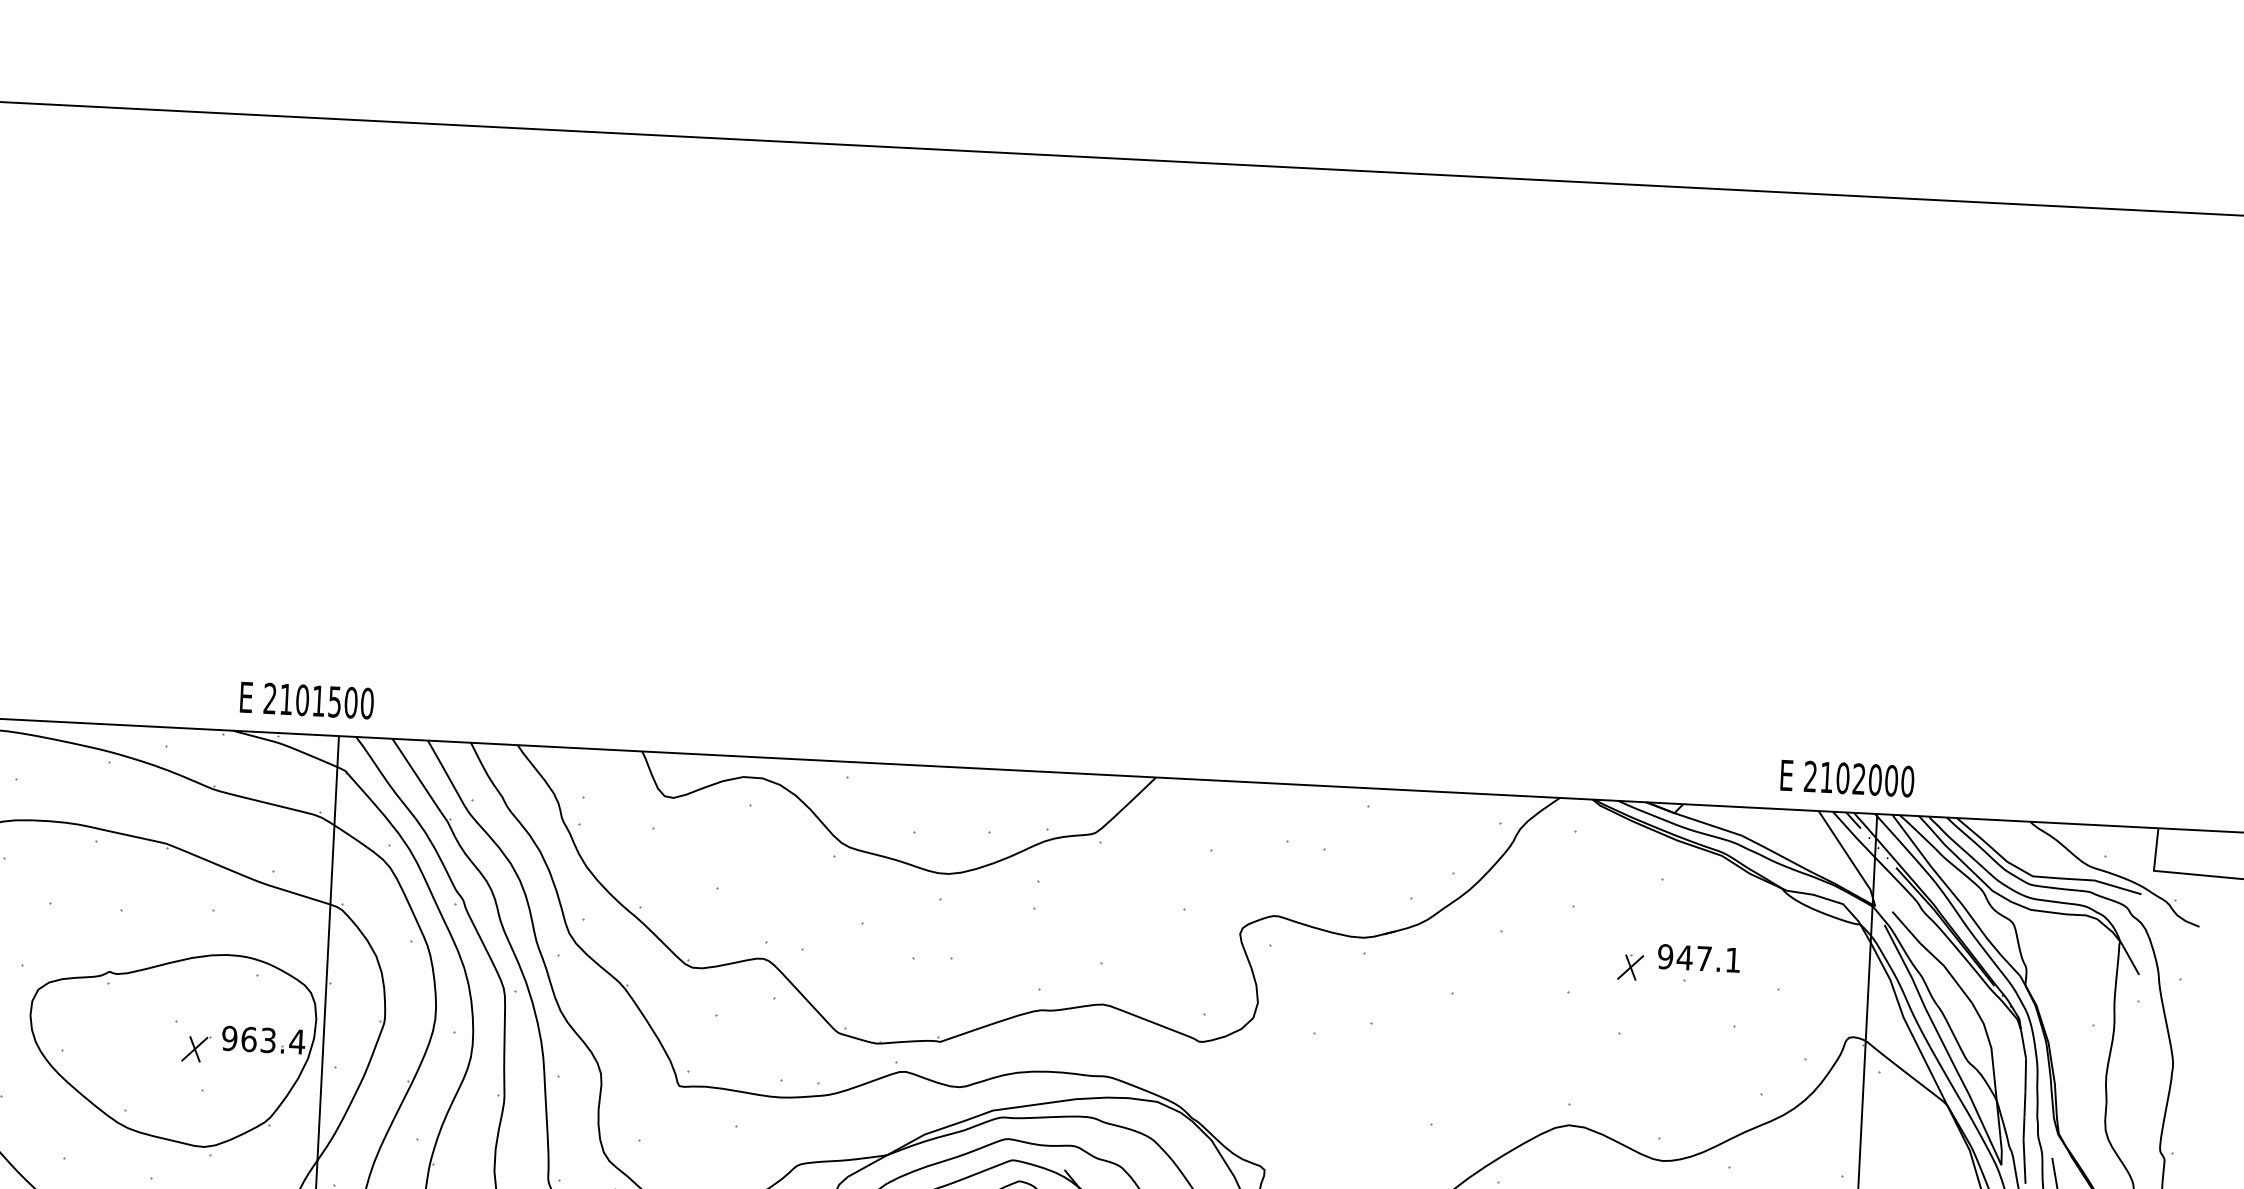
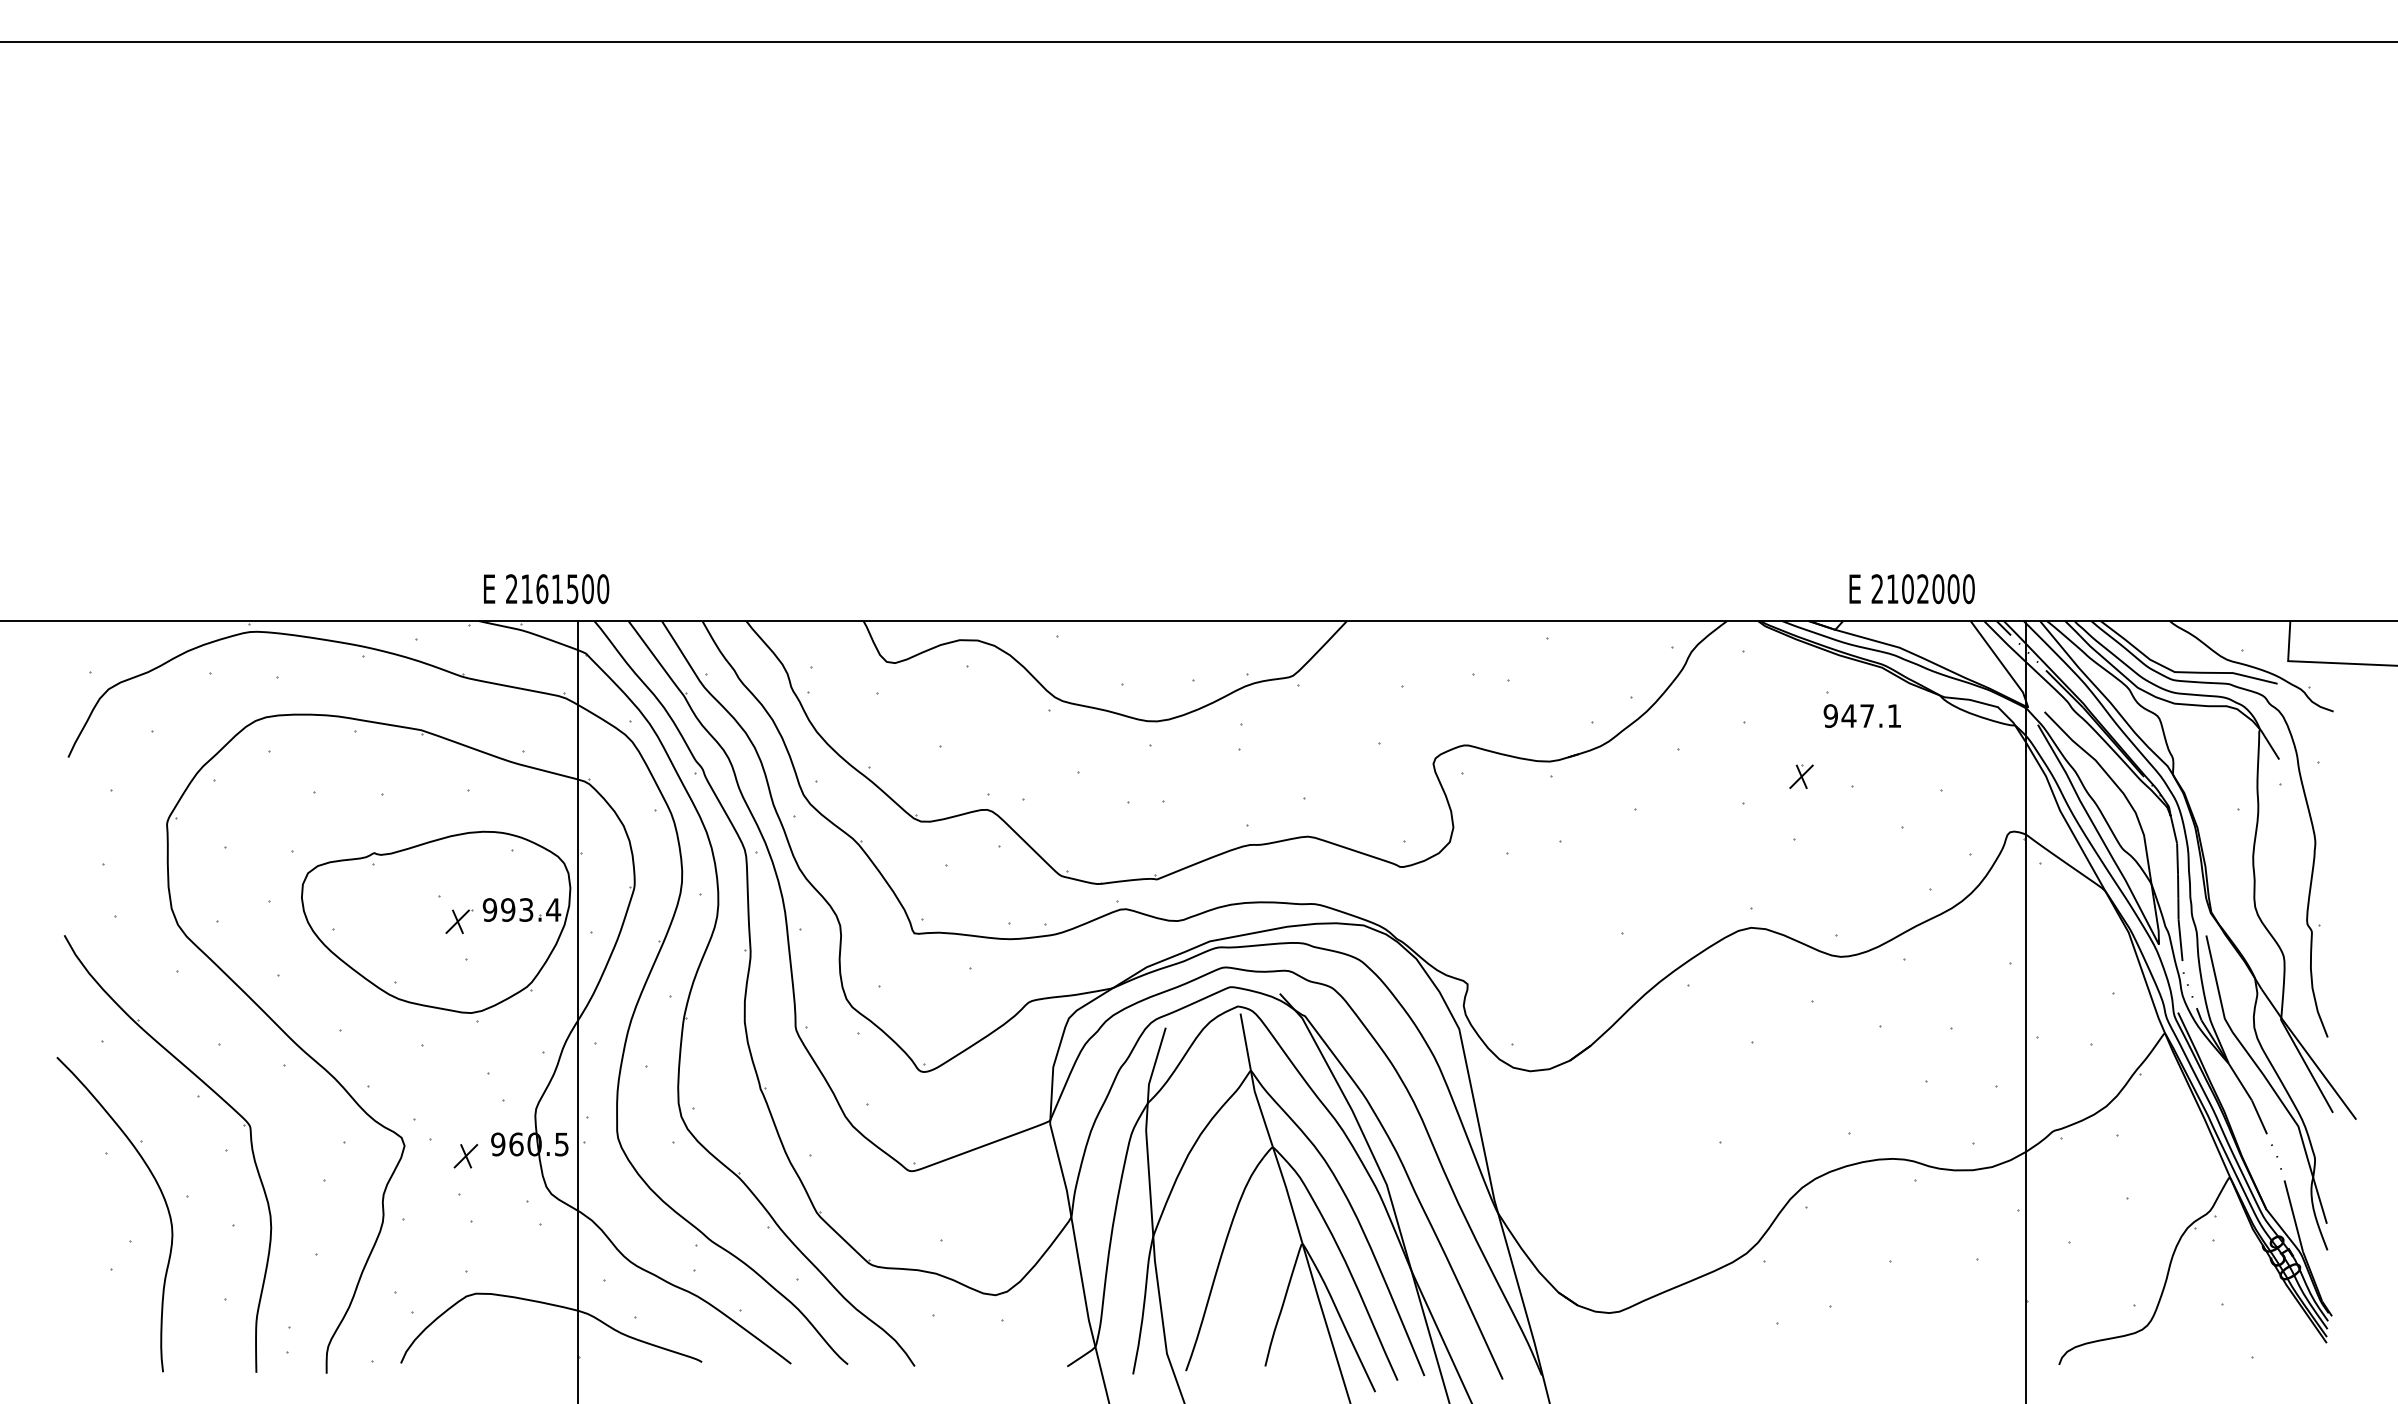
text: (302, 699) -> (542, 588), 2101500 -> 2161500
text: (1846, 778) -> (1911, 589), moved
text: (1698, 957) -> (1861, 715), moved
text: (249, 1038) -> (508, 909), 963.4 -> 993.4

